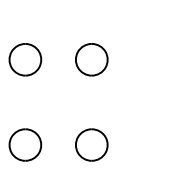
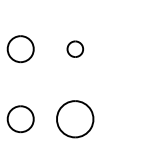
part: (91, 59) -> (75, 48), size x0.6
part: (91, 144) -> (75, 118), size x1.4

